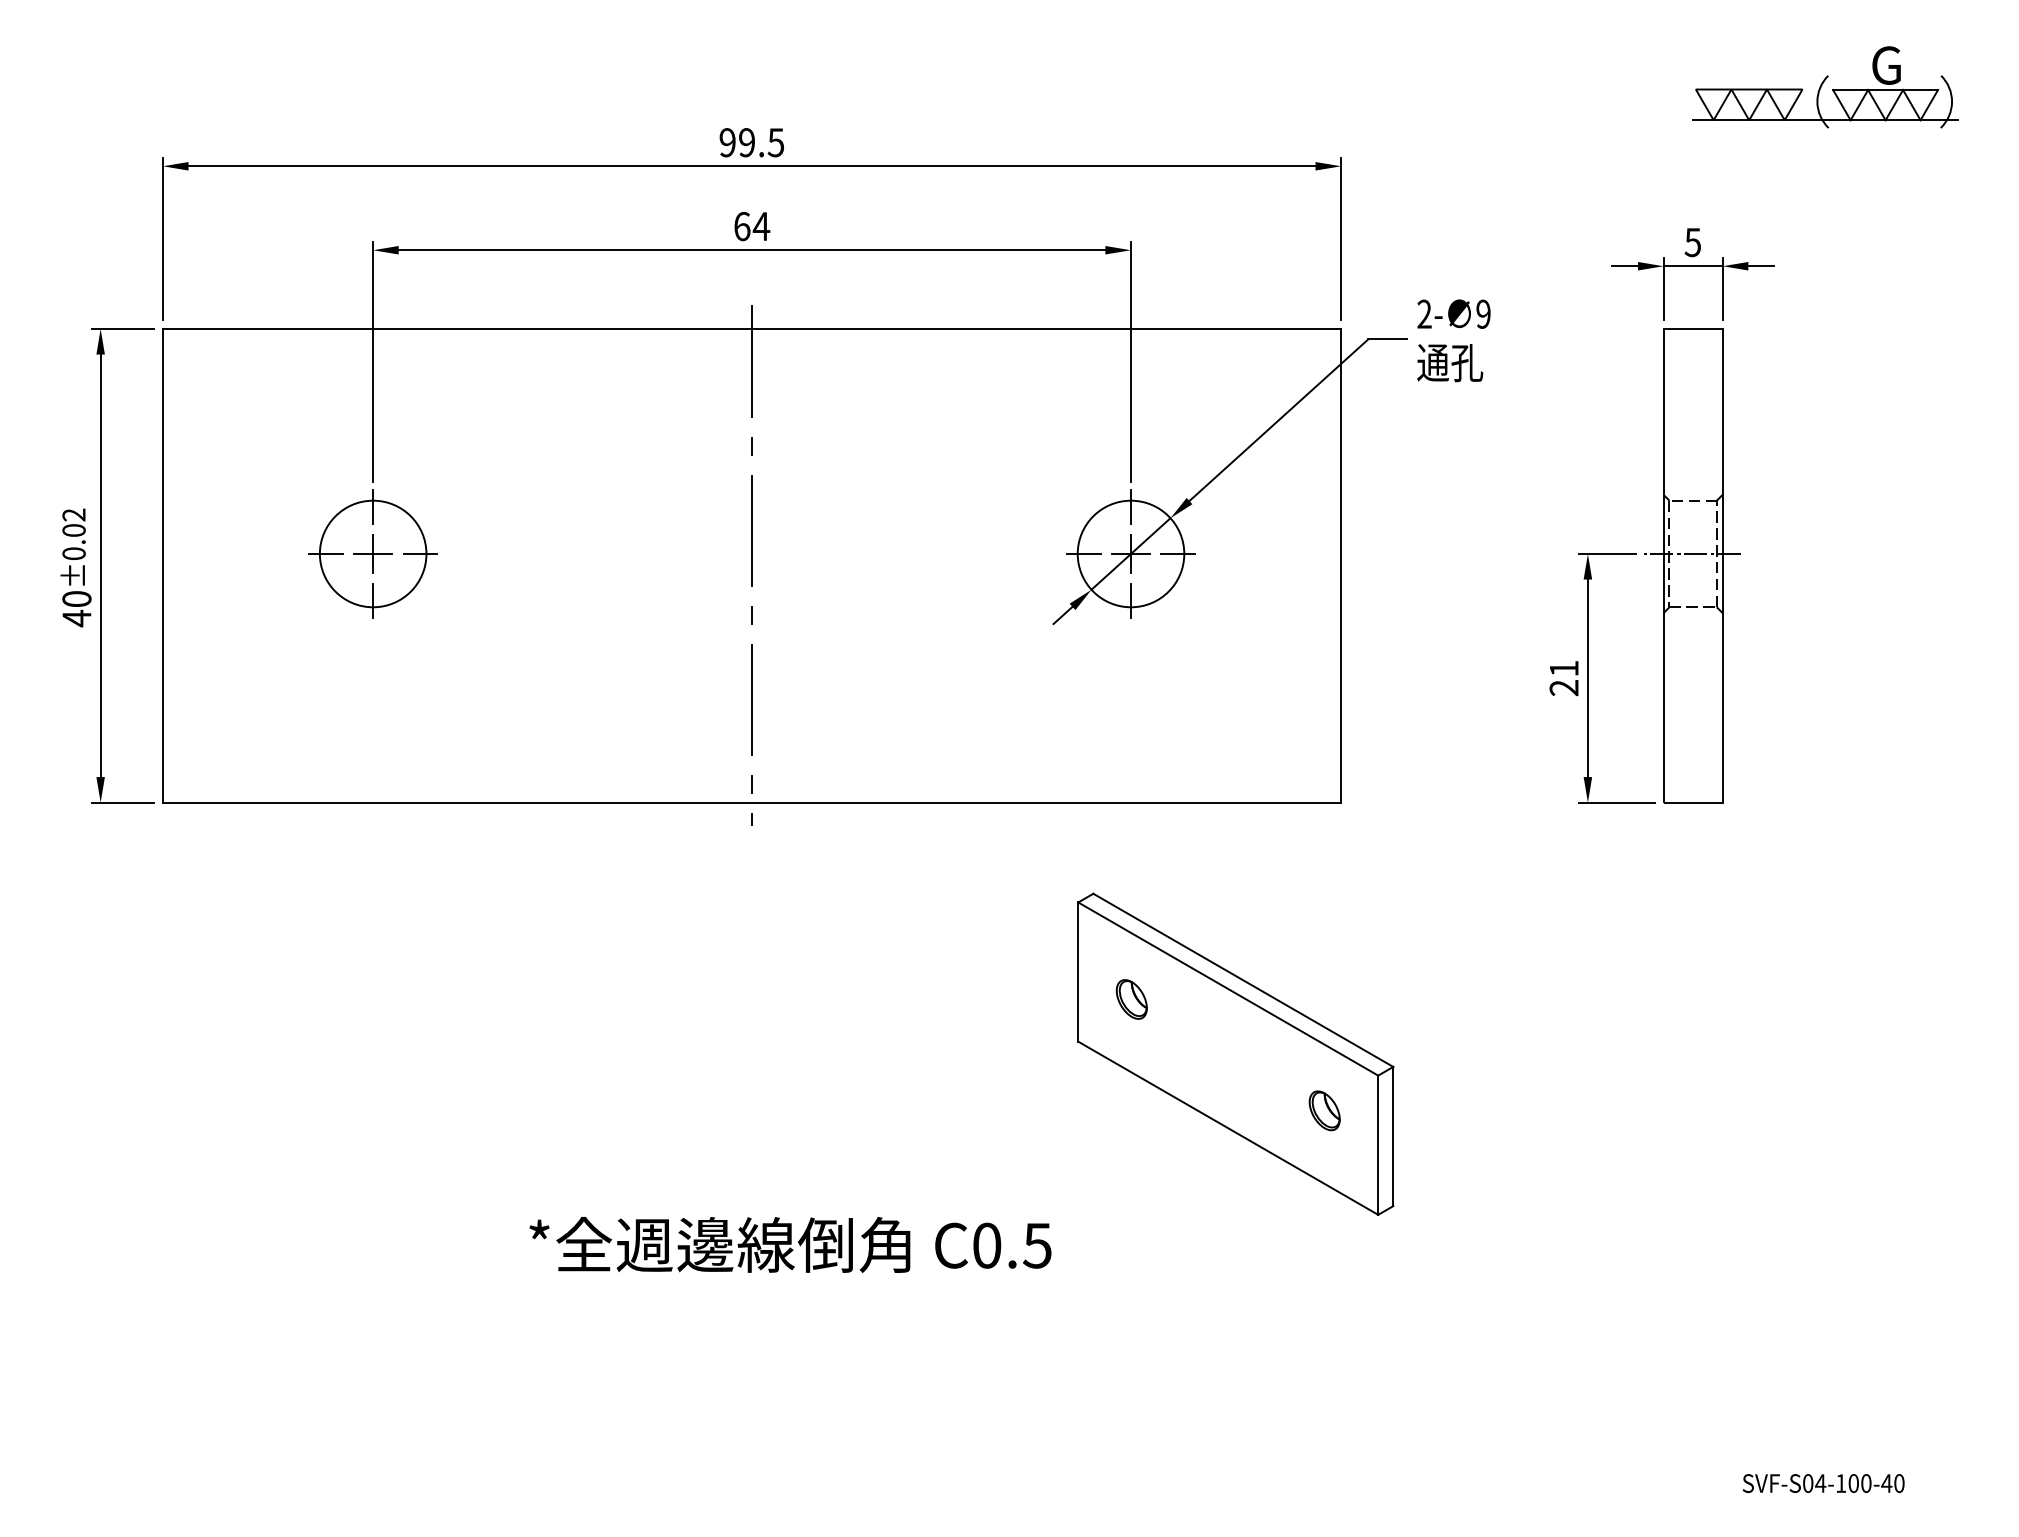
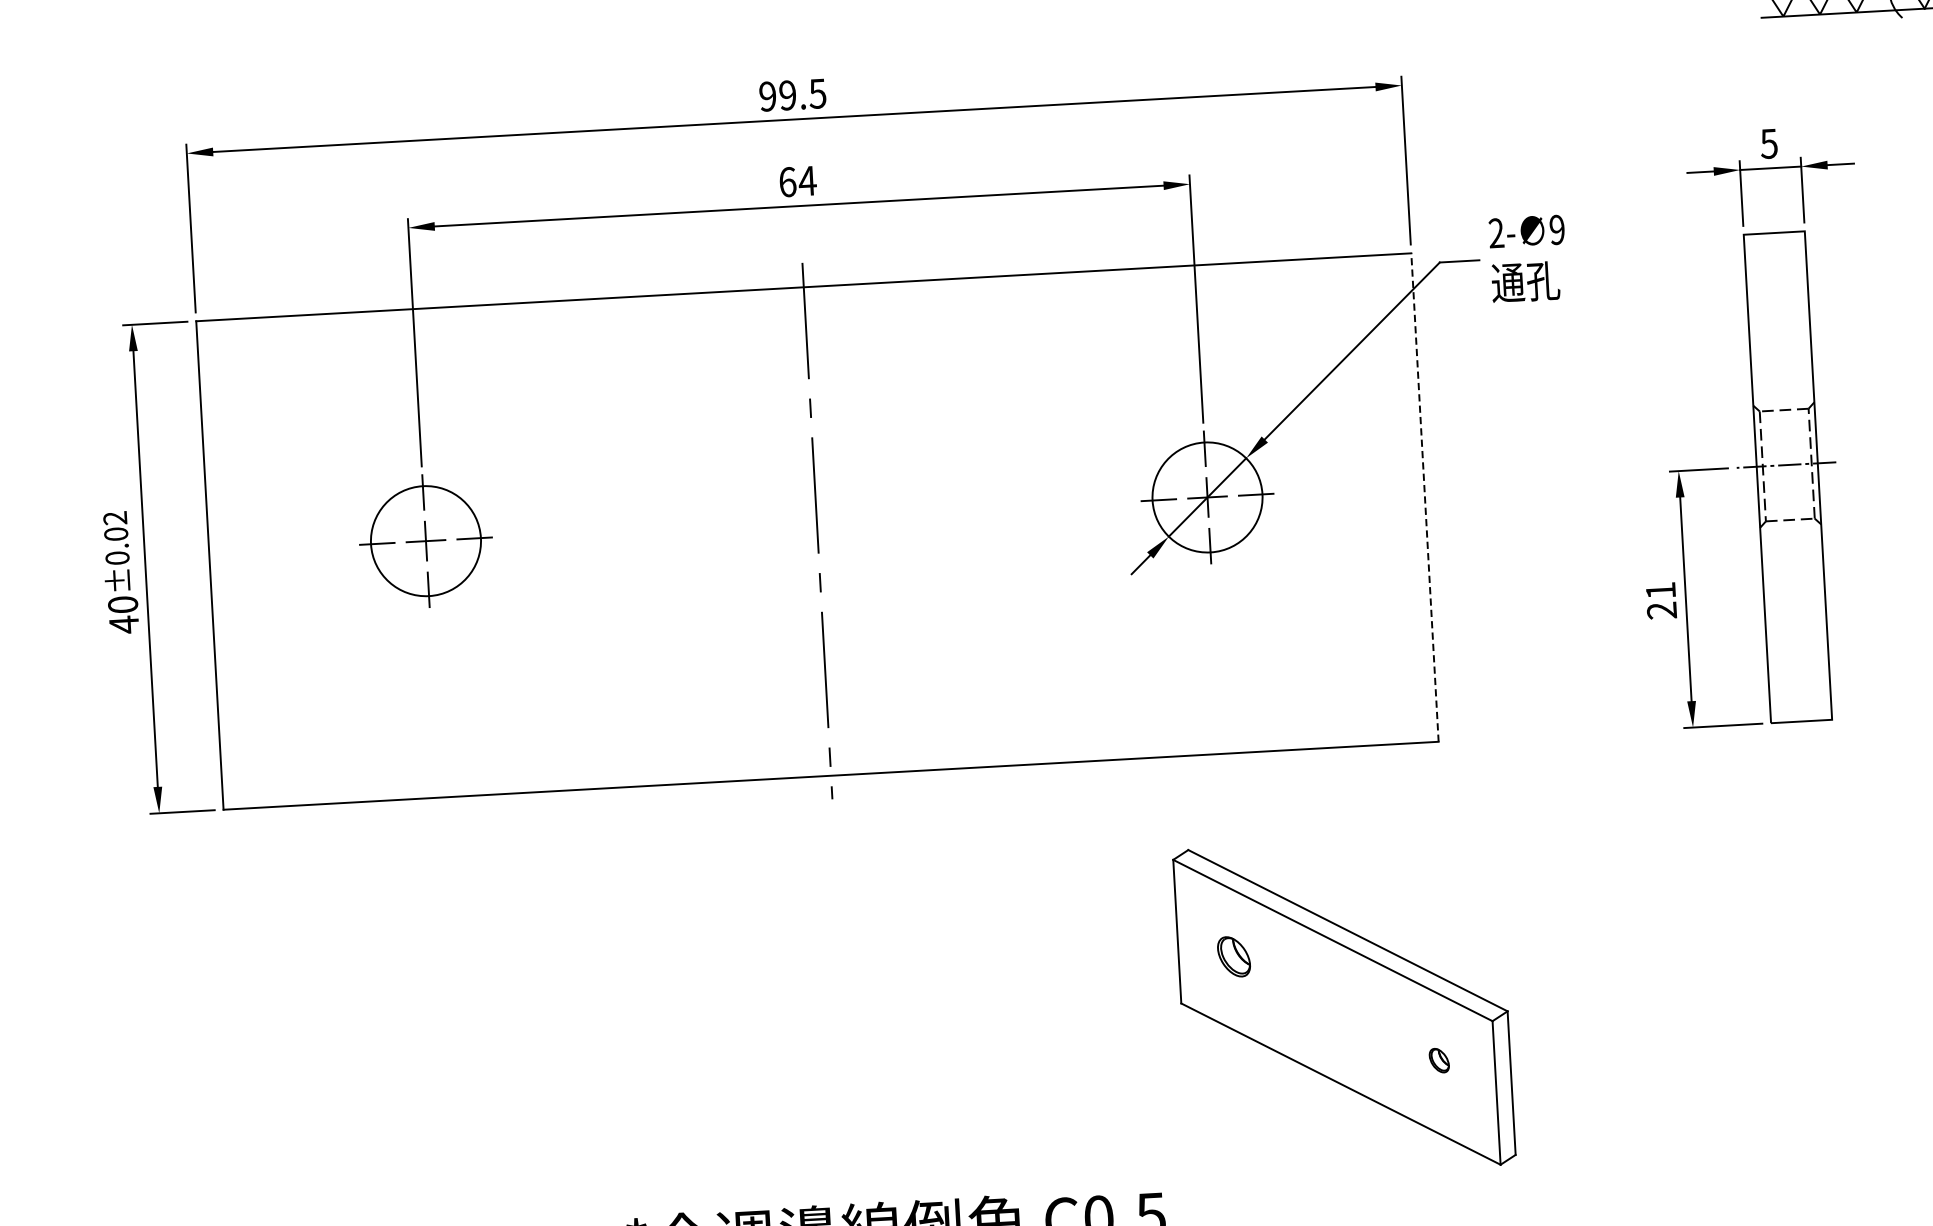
line: (1341, 565) -> (1425, 497), solid -> dashed
part: (1324, 1110) -> (1439, 1060), size x0.6

